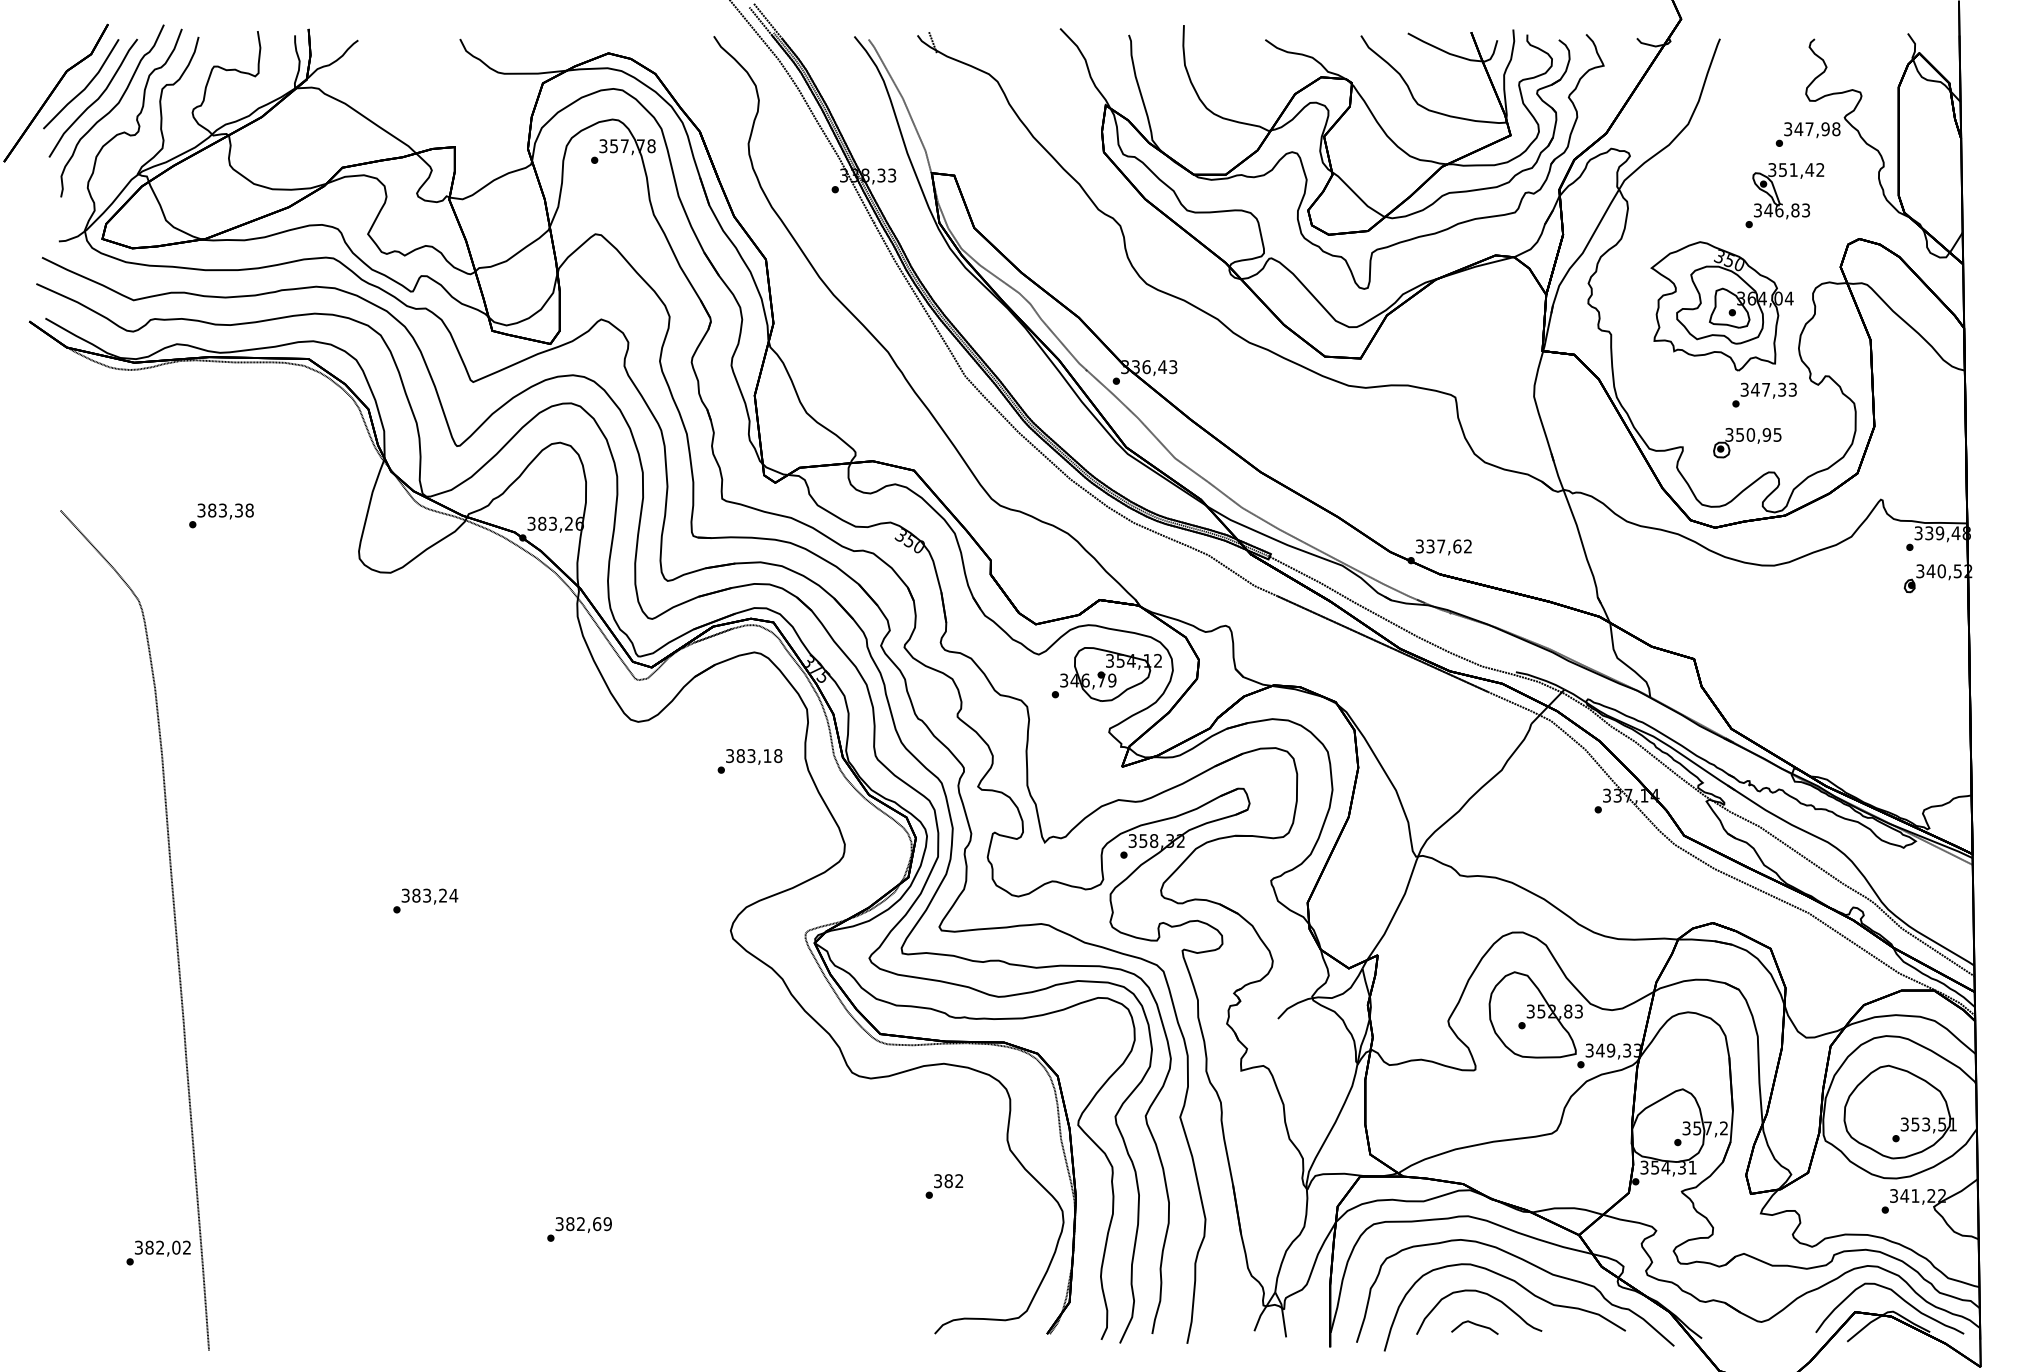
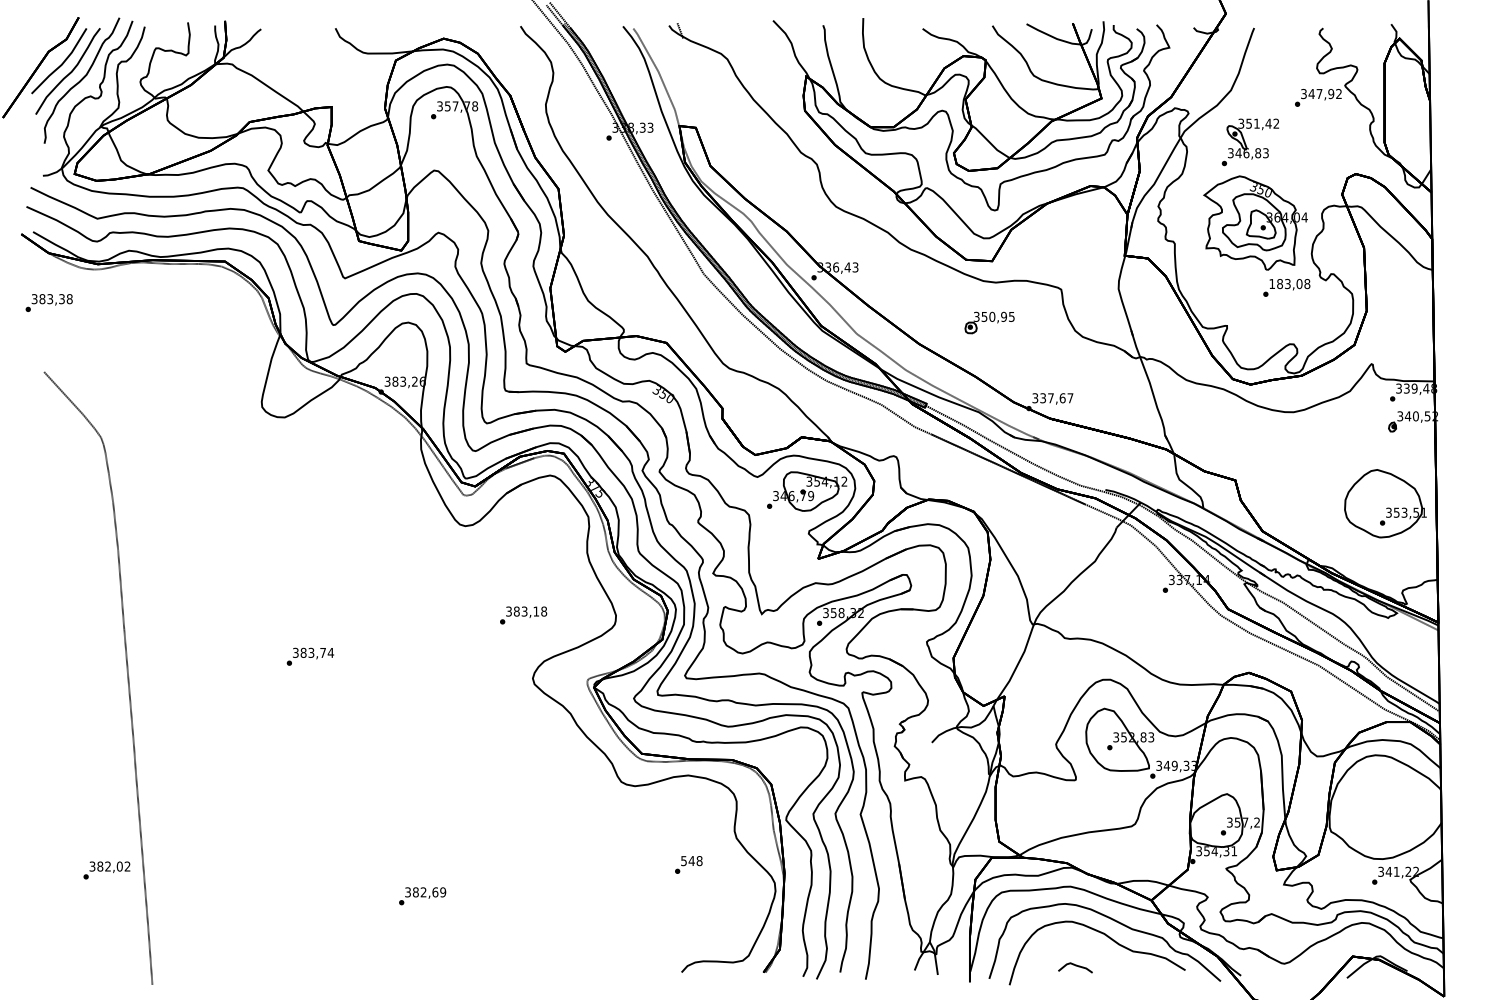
text: (1836, 129) -> (1339, 94), 347,98 -> 347,92
part: (1778, 196) -> (1245, 143), moved
text: (1768, 389) -> (1289, 283), 347,33 -> 183,08
part: (1747, 443) -> (989, 323), moved
text: (221, 515) -> (49, 302), moved
text: (1467, 546) -> (1070, 398), 337,62 -> 337,67
text: (749, 761) -> (523, 615), moved
text: (443, 895) -> (323, 652), 383,24 -> 383,74
part: (1899, 1111) -> (1385, 503), moved
text: (948, 1181) -> (691, 861), 382 -> 548
text: (158, 1252) -> (106, 870), moved
part: (1484, 1294) -> (1082, 943), removed
curve: (1897, 1296) -> (1383, 945), removed

